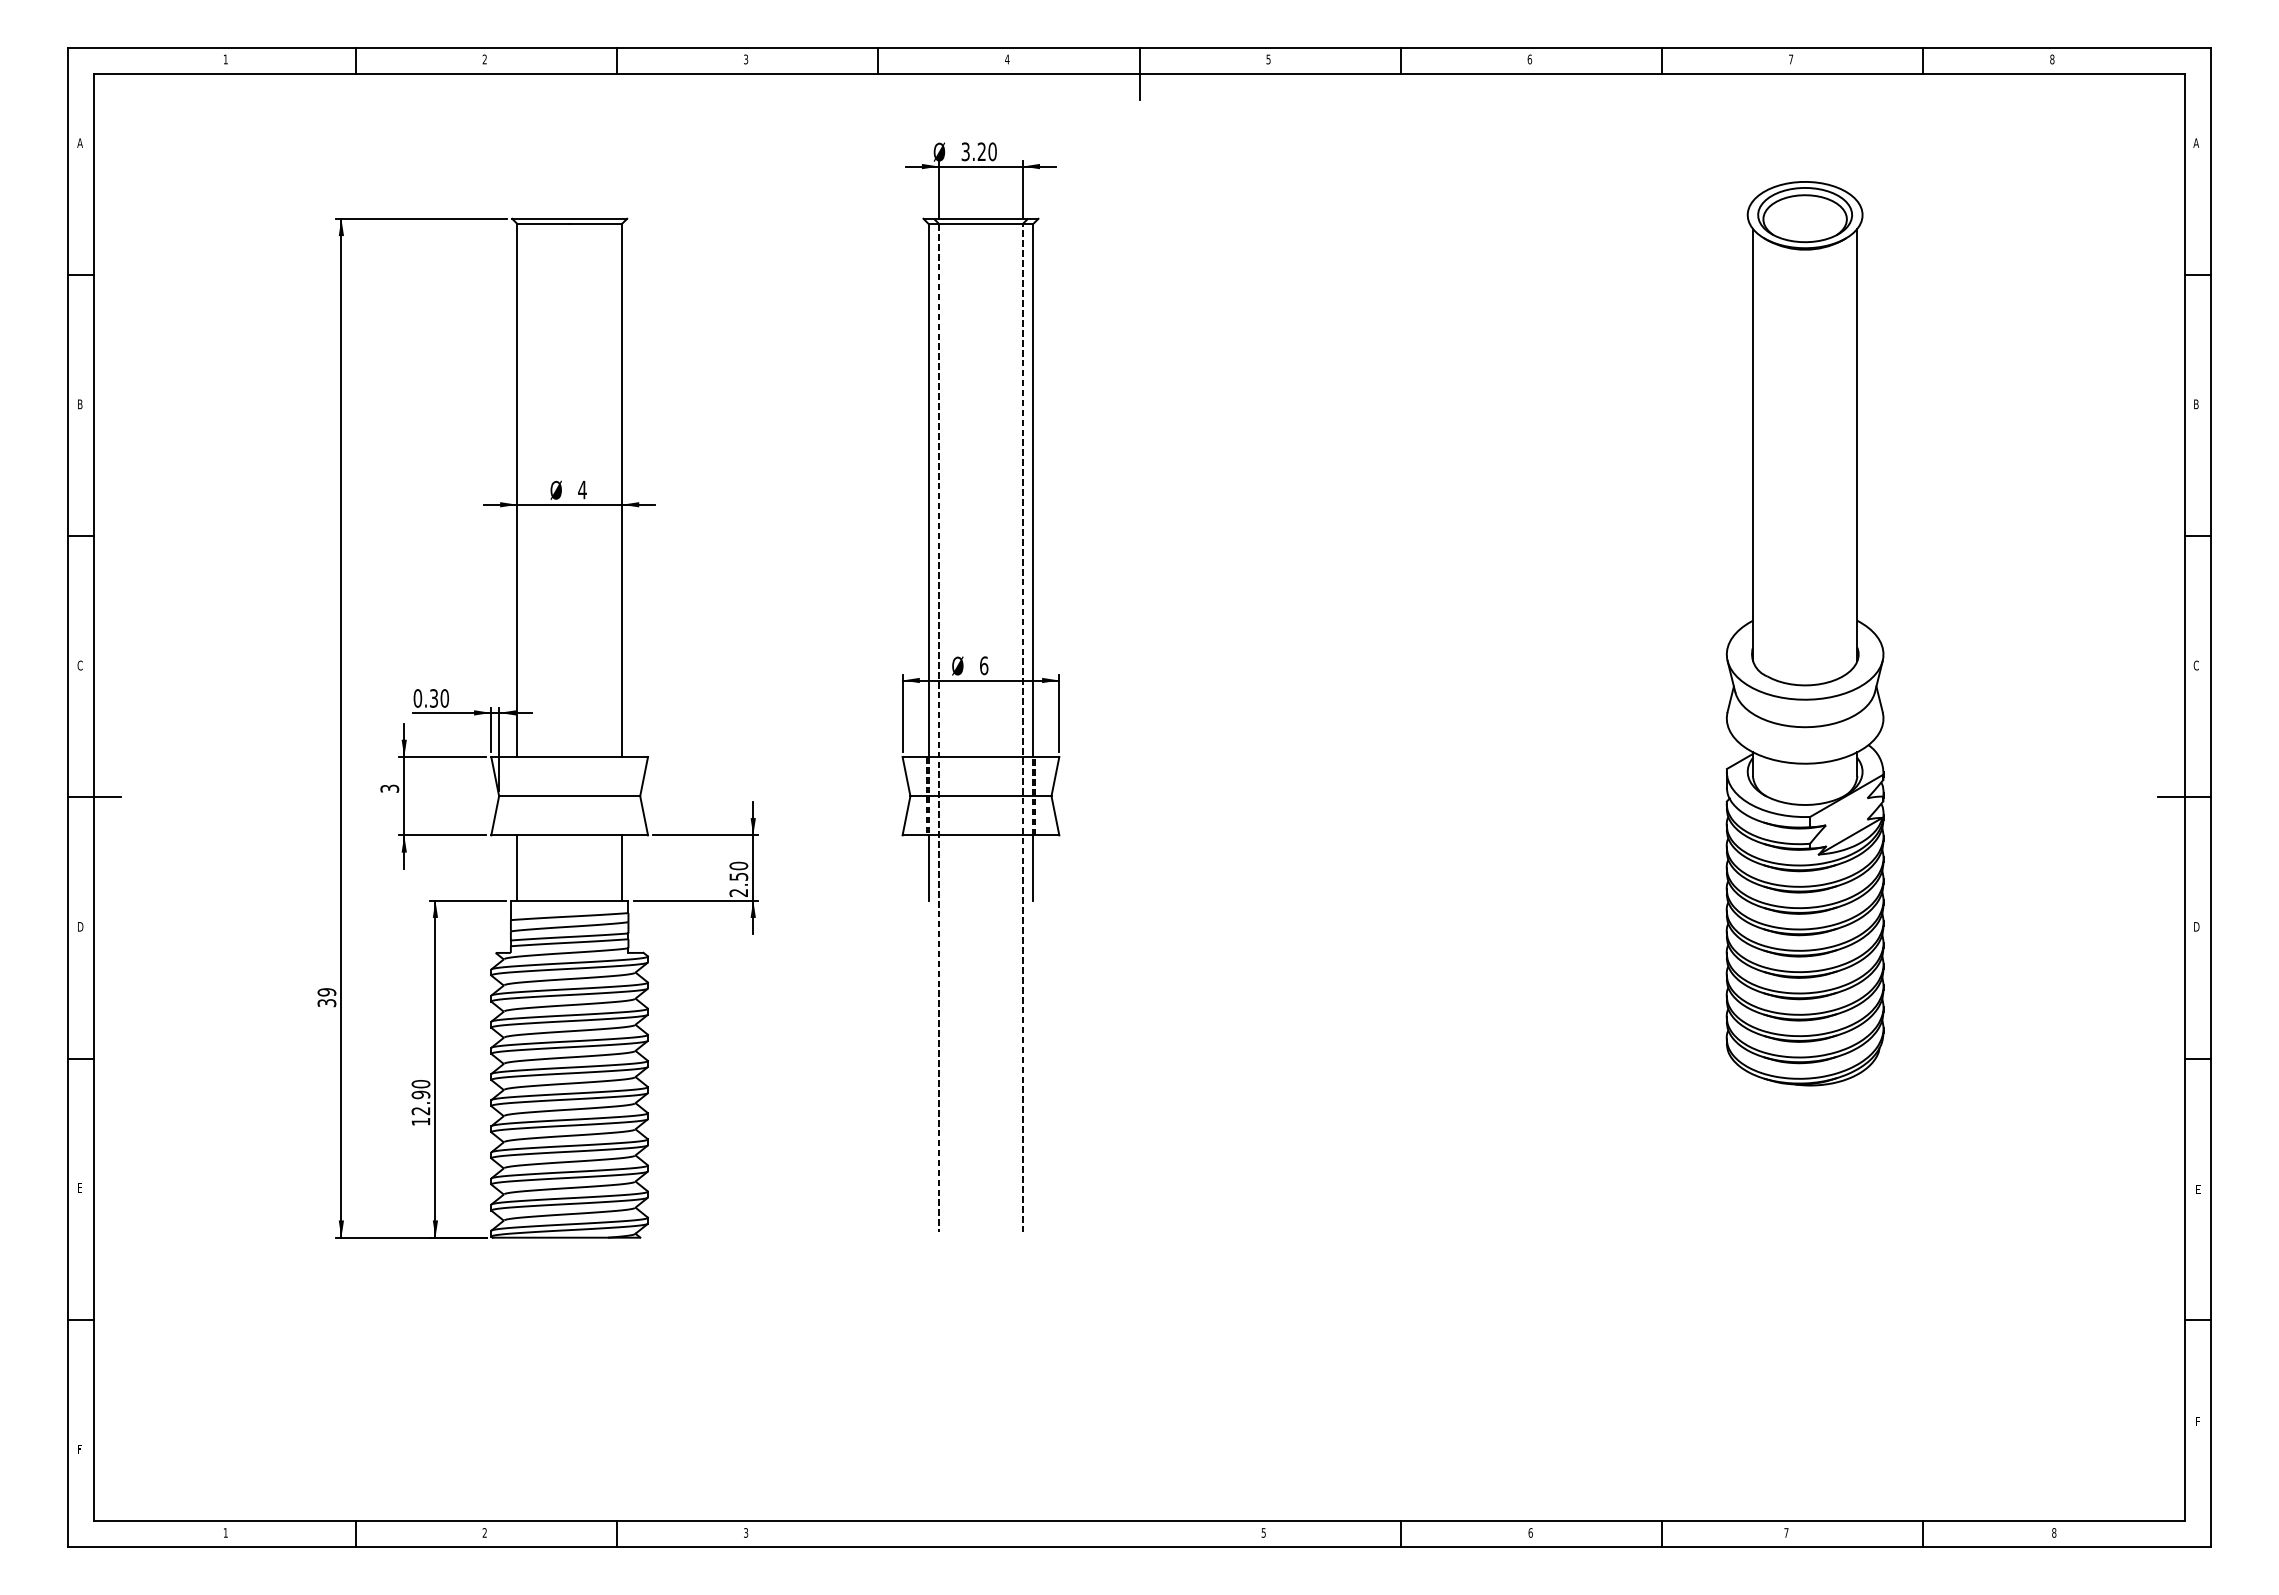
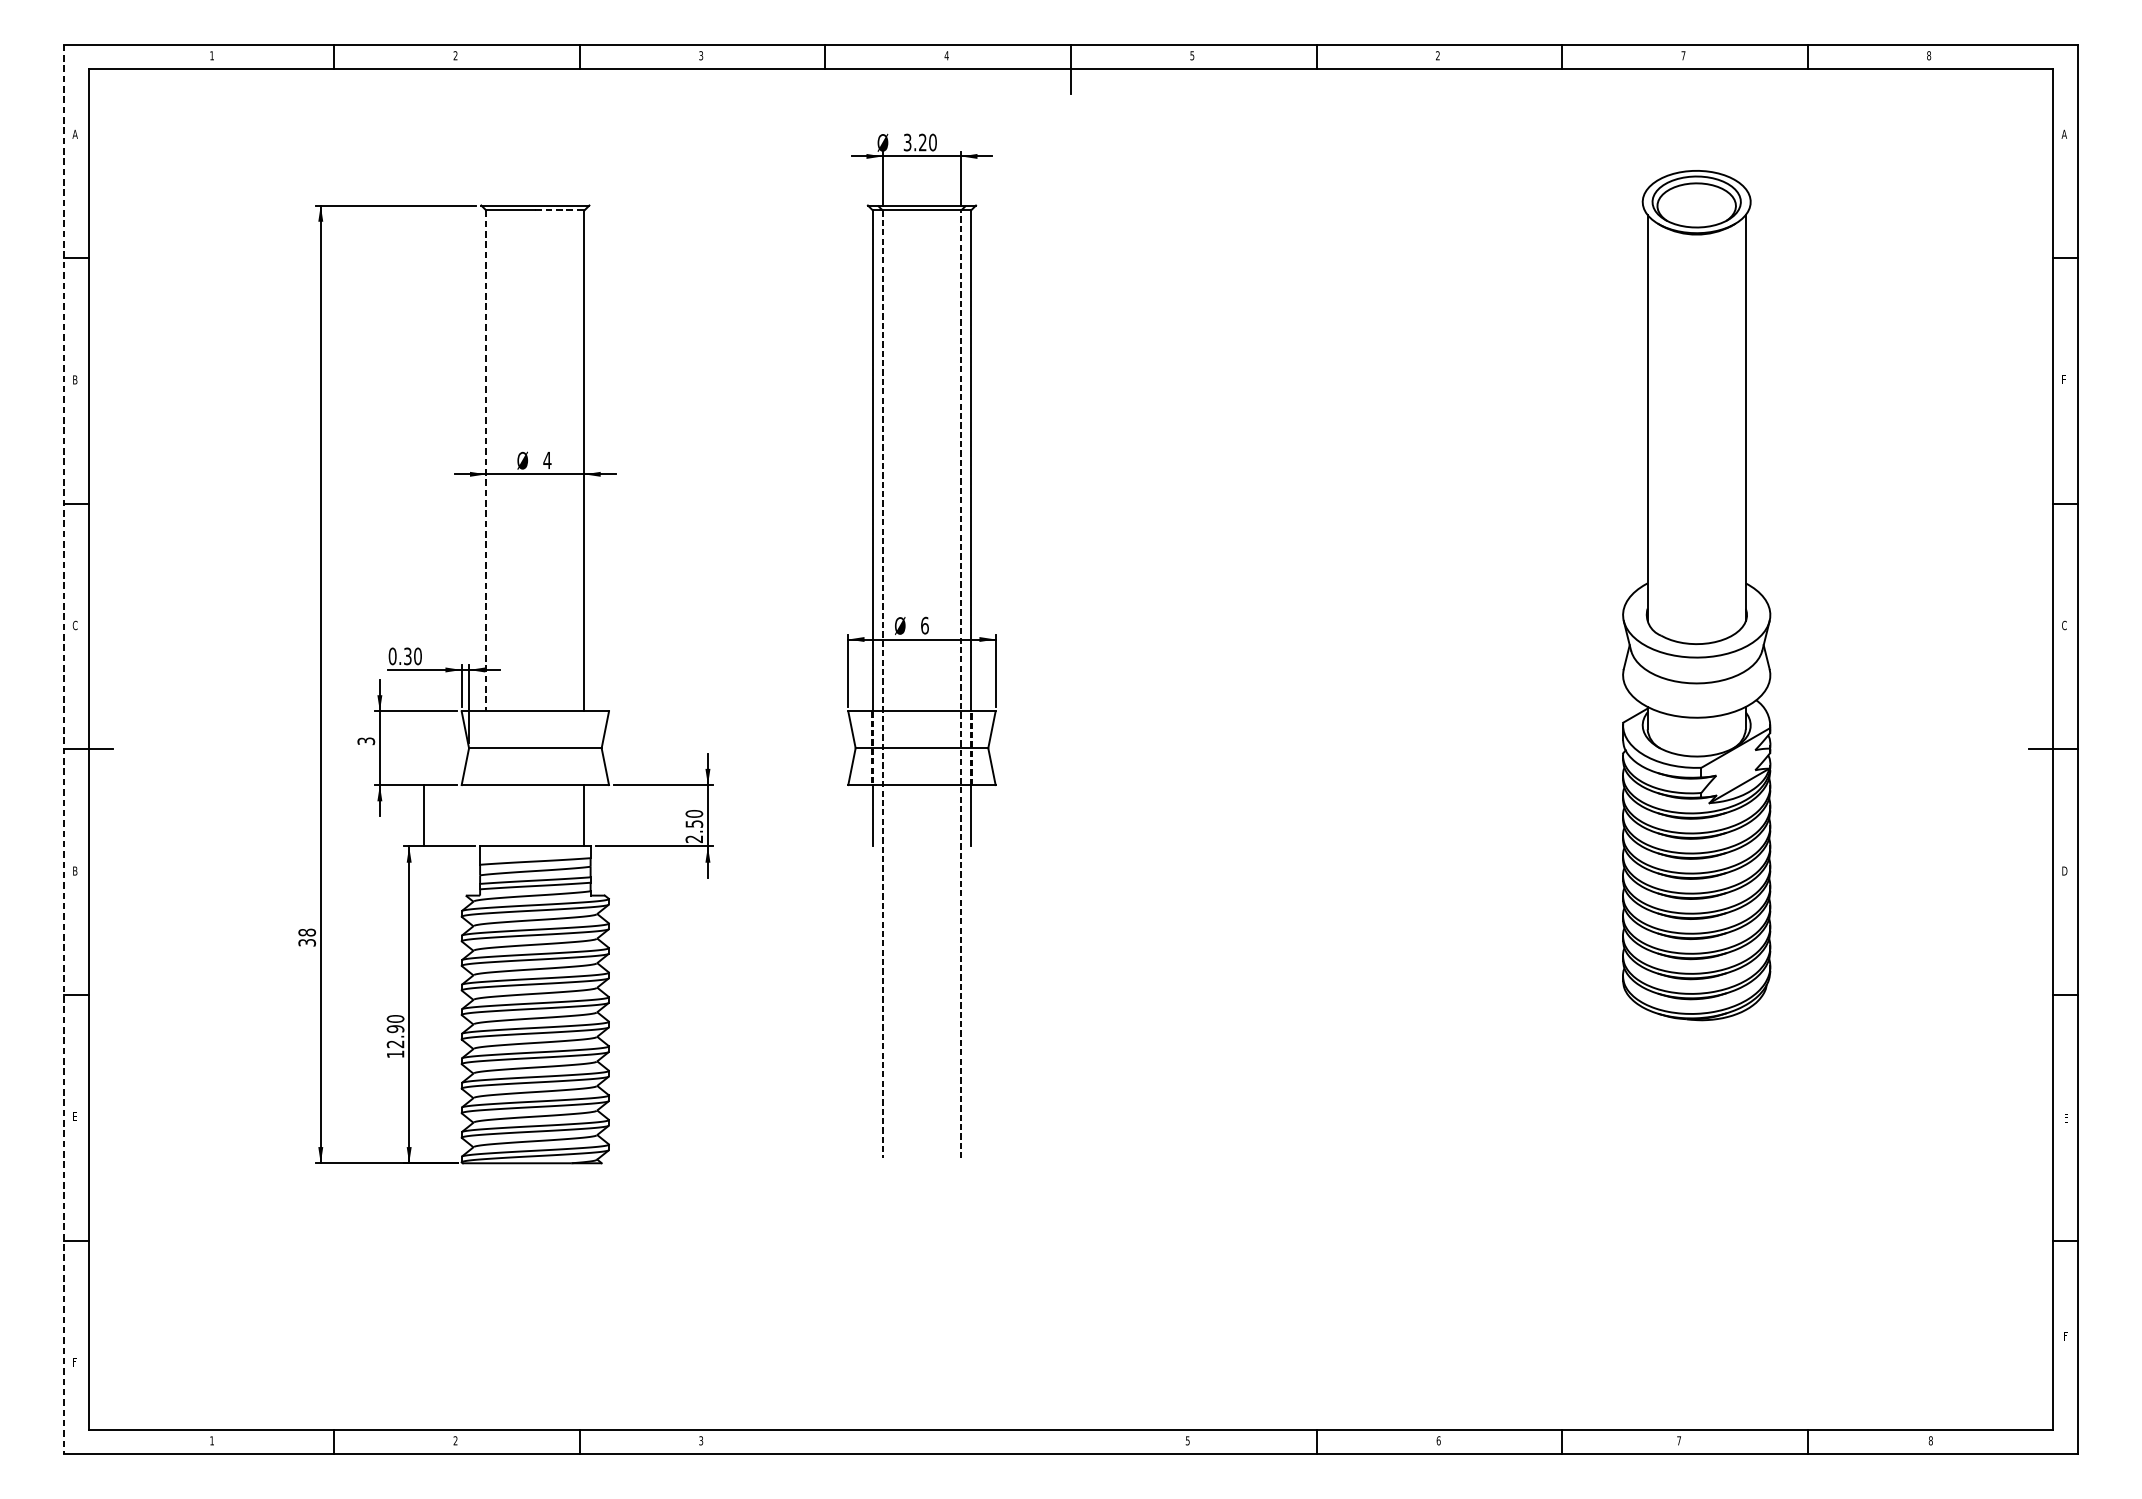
text: (1529, 59) -> (1437, 55), 6 -> 2
line: (596, 224) -> (560, 210), solid -> dashed
text: (2196, 404) -> (2064, 380), B -> F
line: (517, 491) -> (486, 461), solid -> dashed
line: (68, 797) -> (64, 749), solid -> dashed
line: (517, 867) -> (424, 815), moved
text: (80, 926) -> (75, 870), D -> B
text: (326, 992) -> (306, 932), 39 -> 38

